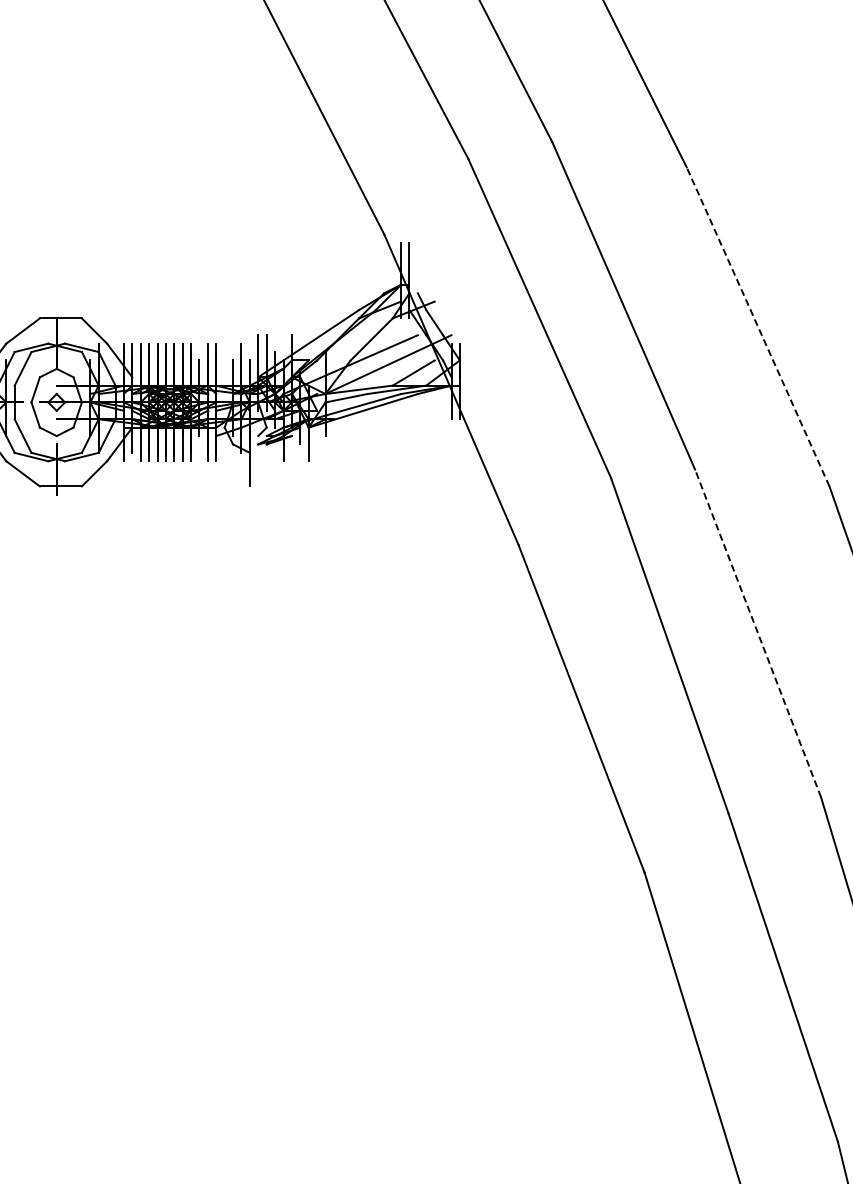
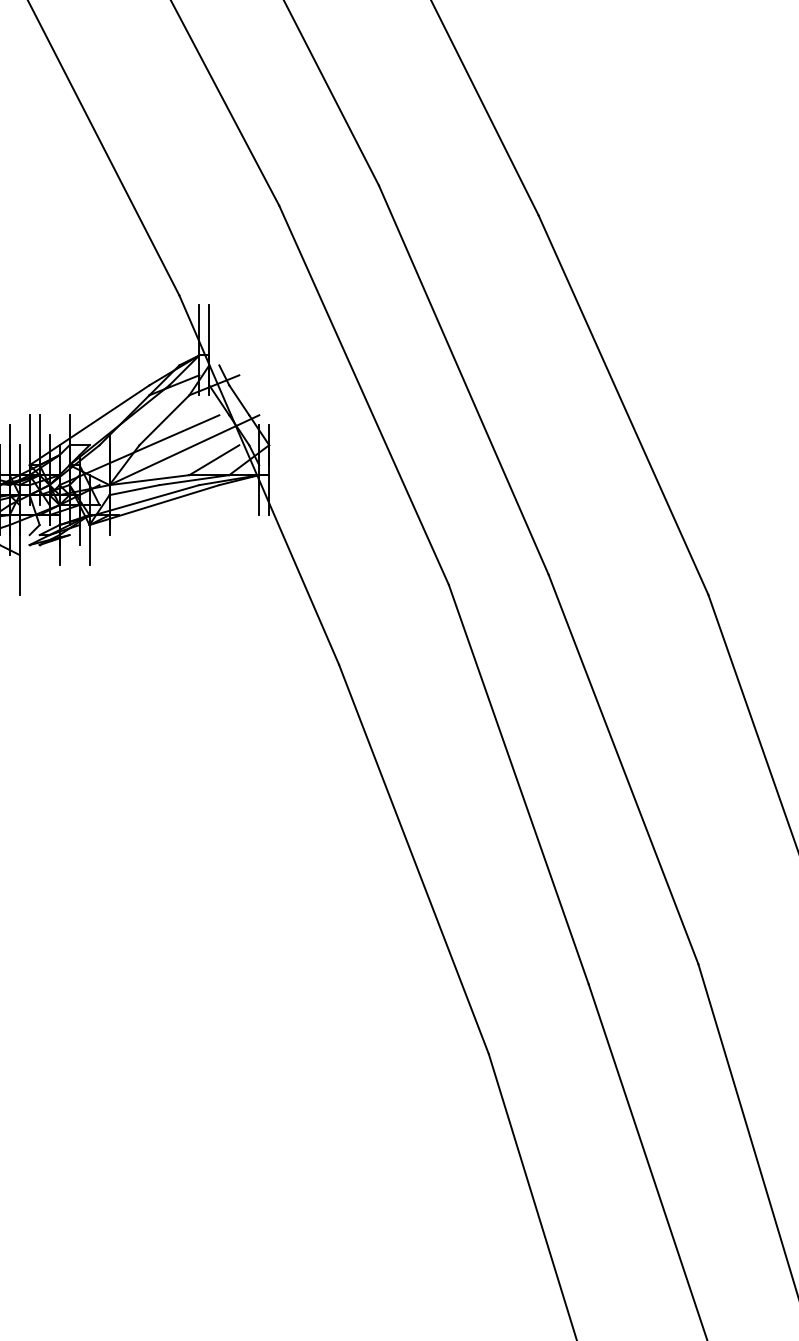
line: (758, 326) -> (624, 404), dashed -> solid
line: (757, 632) -> (622, 768), dashed -> solid

